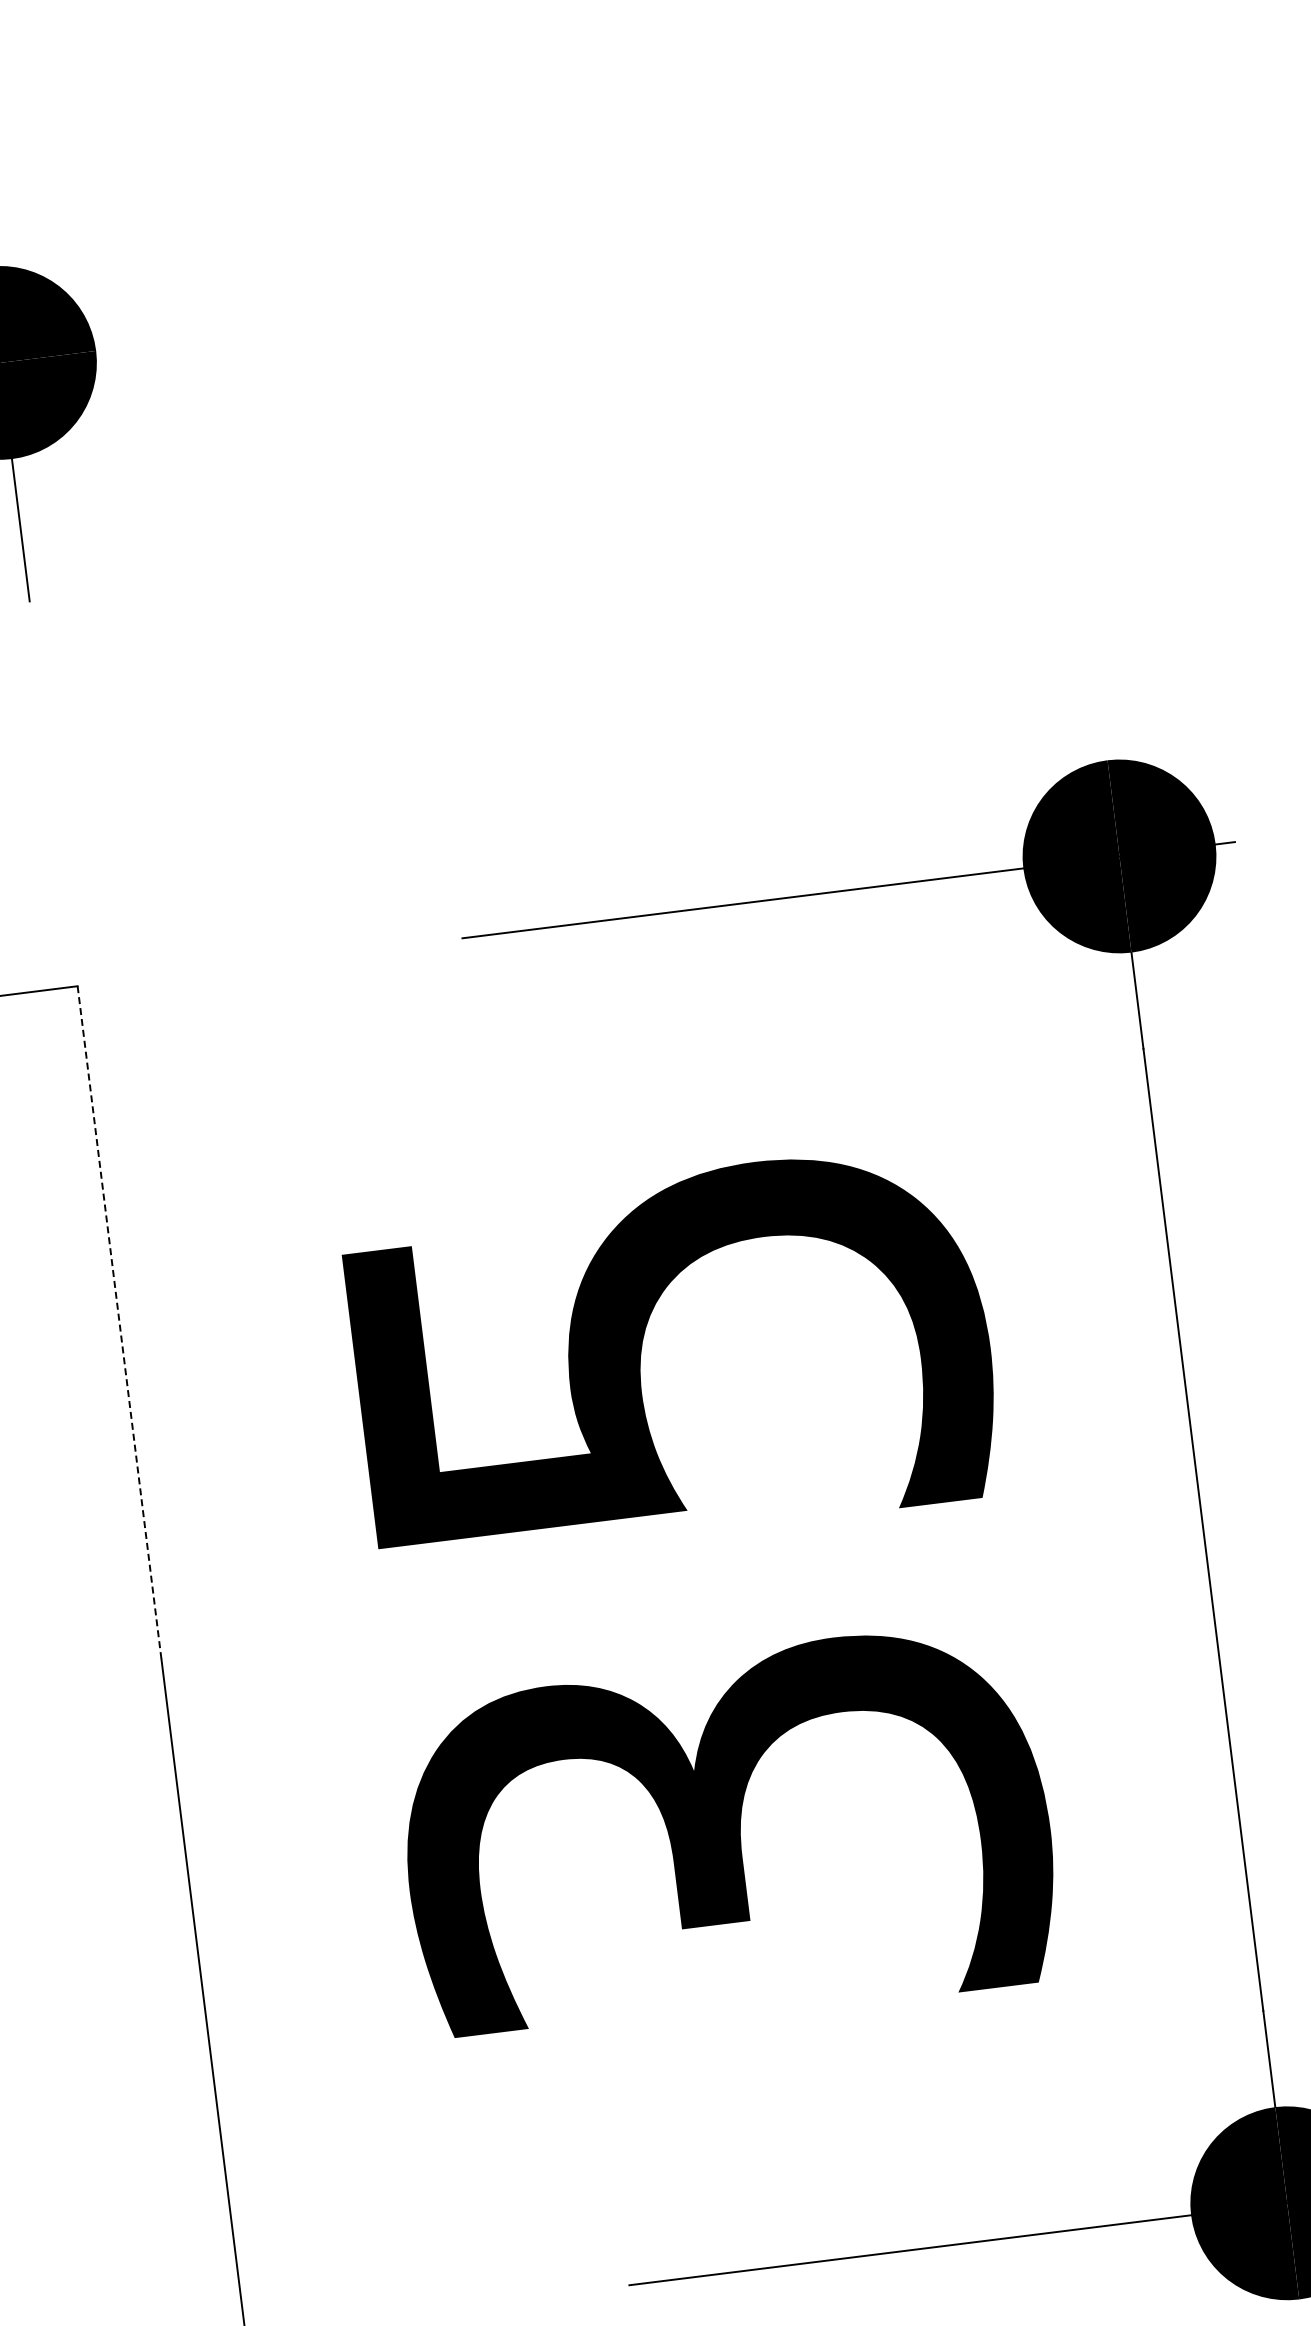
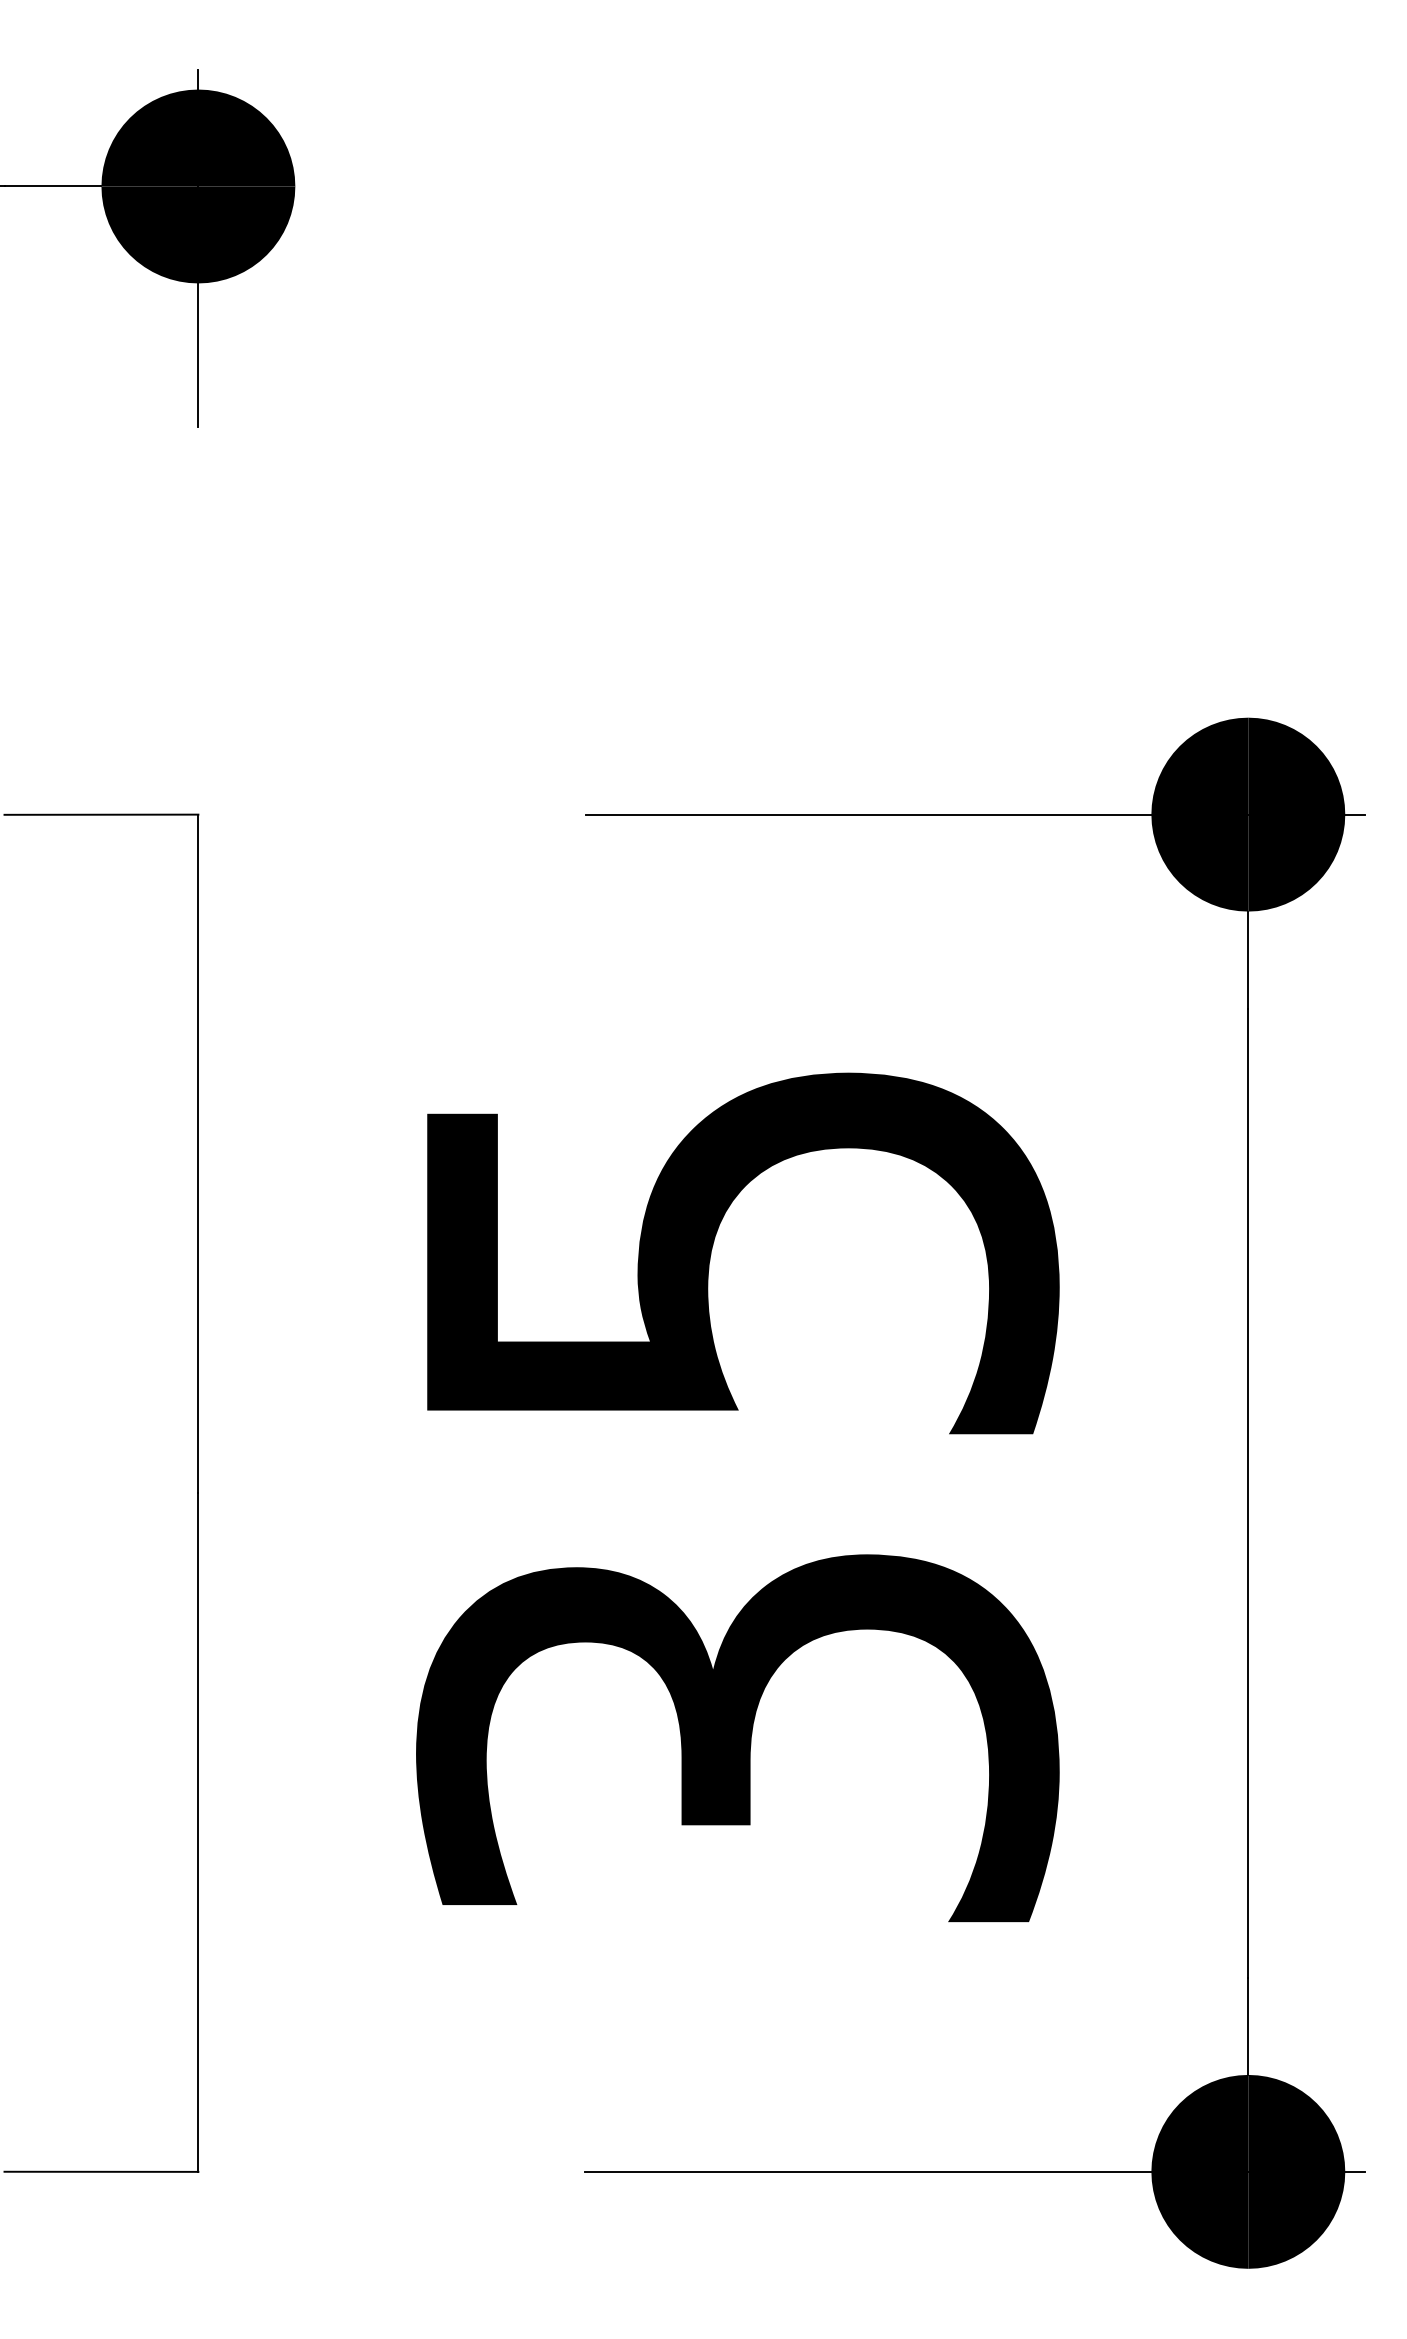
line: (119, 1323) -> (198, 1154), dashed -> solid

